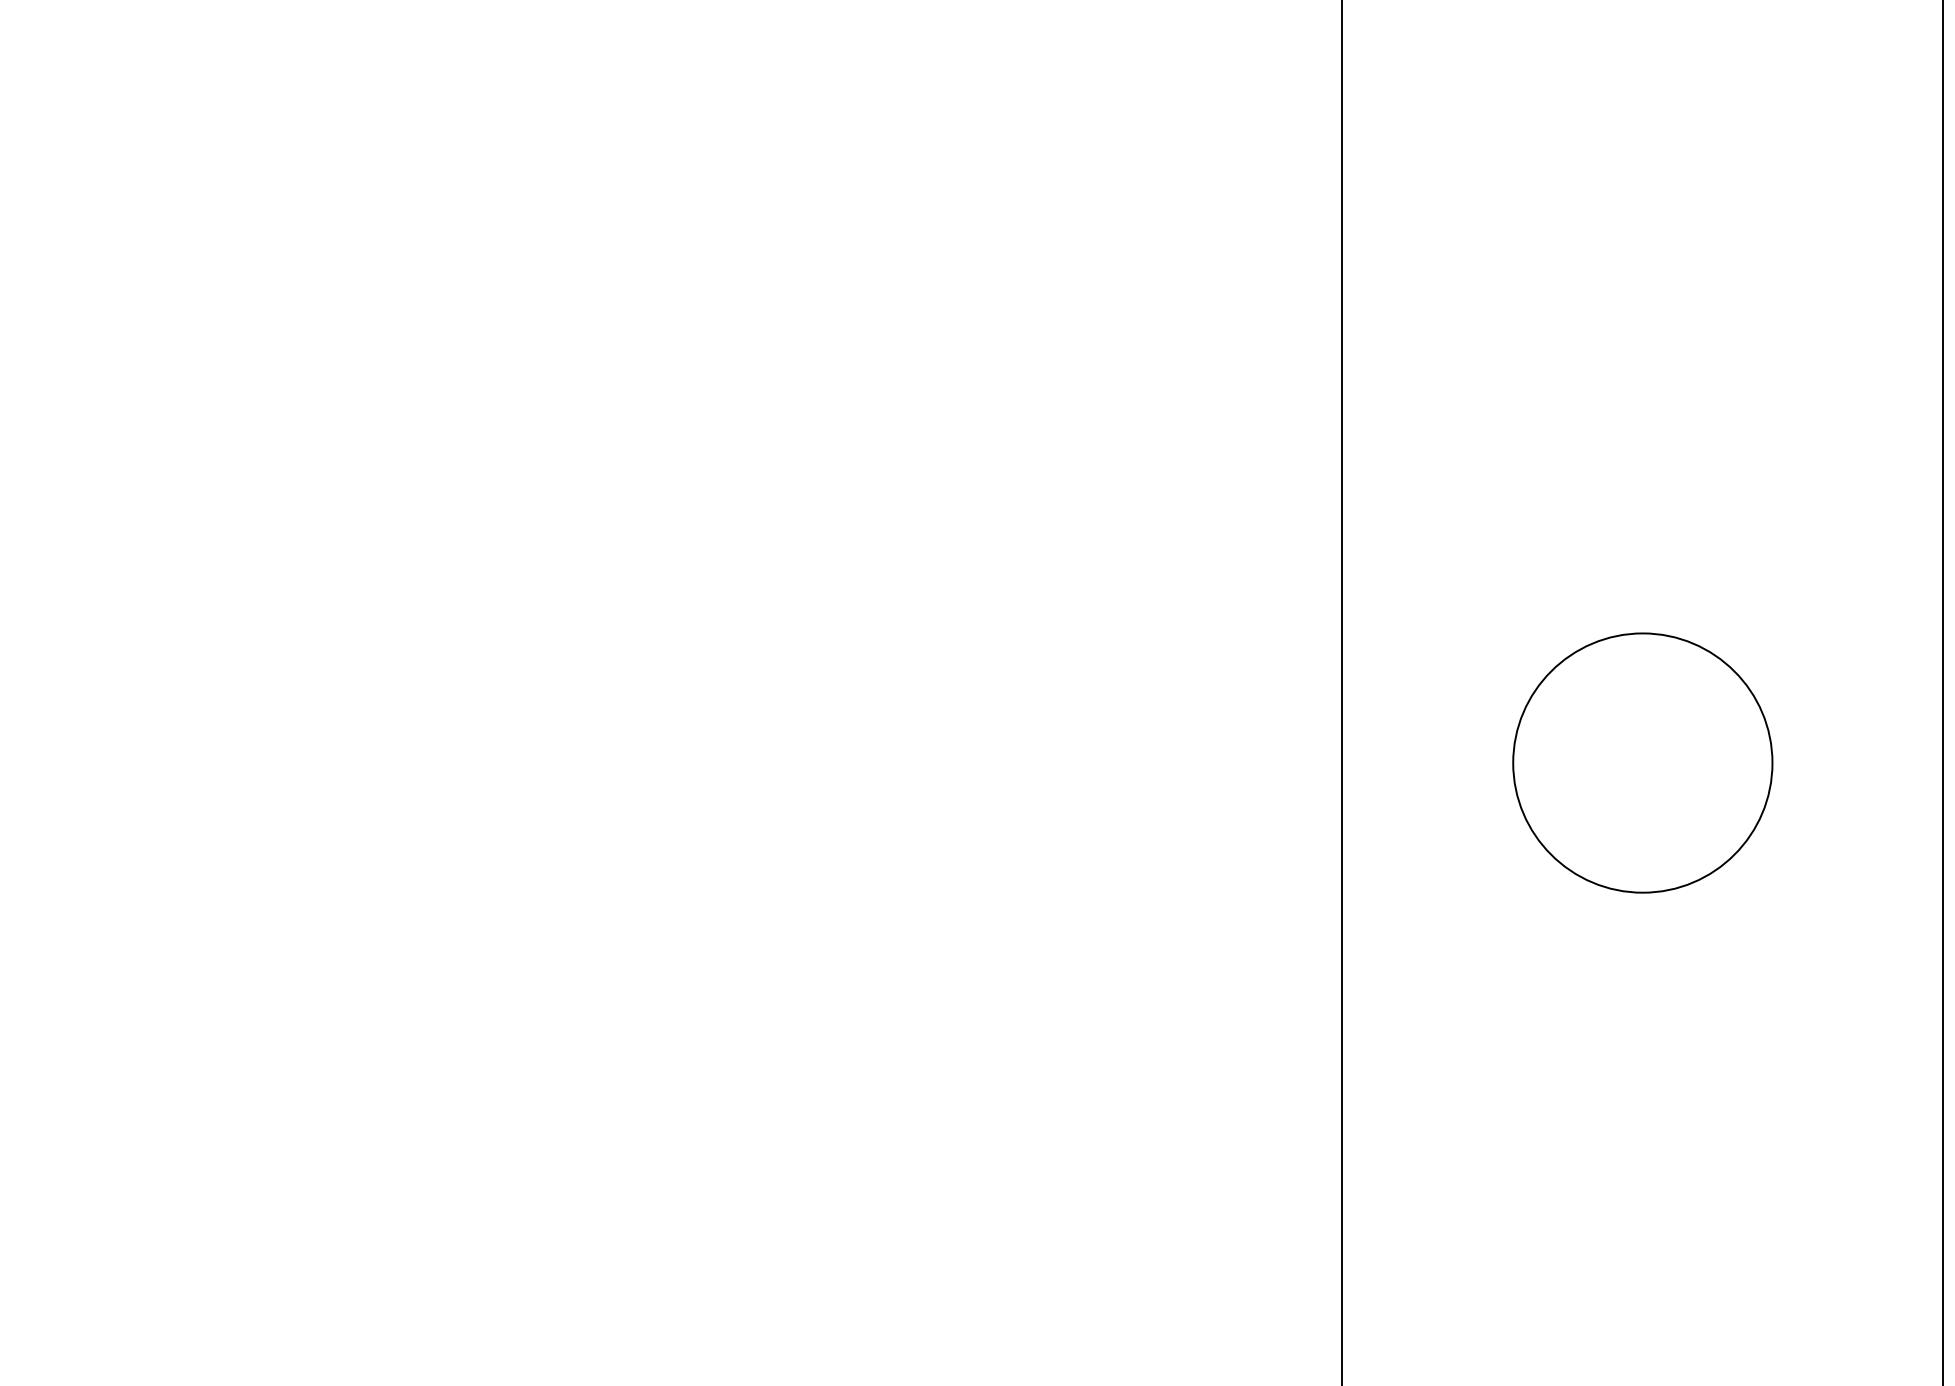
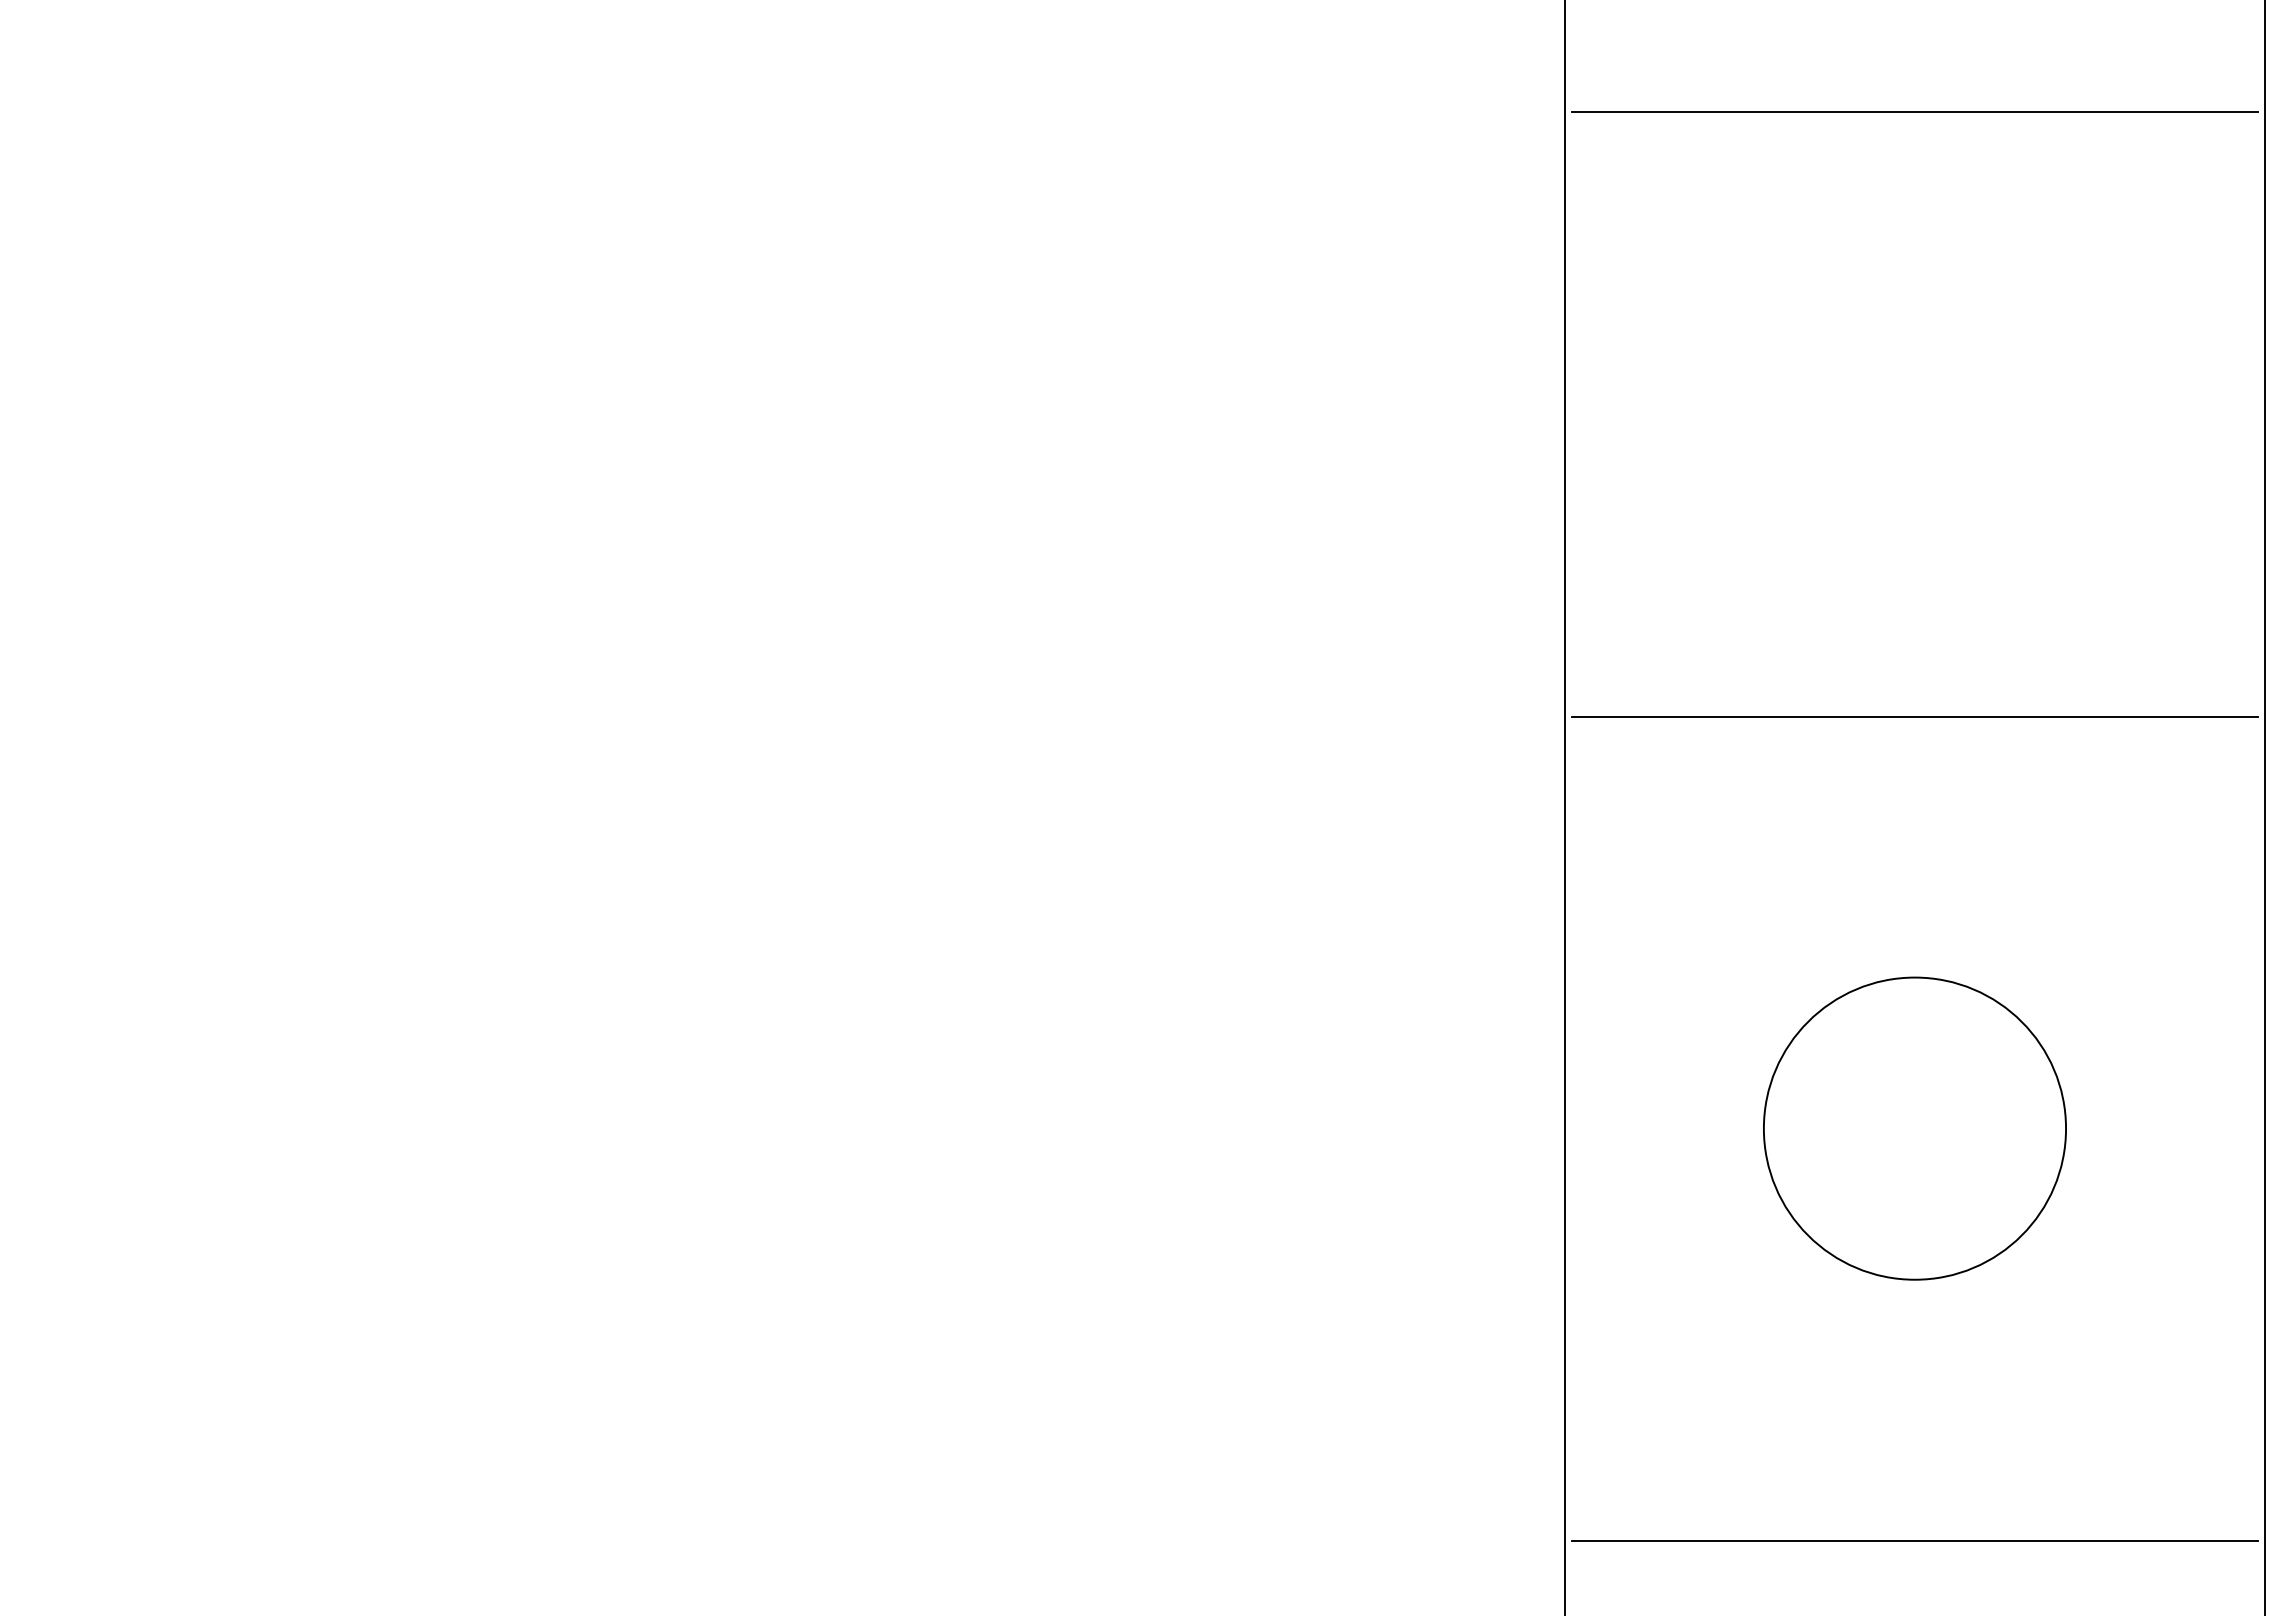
line: (1642, 96) -> (1914, 112), added
line: (1642, 614) -> (1914, 716), added
circle: (1642, 762) -> (1914, 1128), moved
line: (1642, 1321) -> (1914, 1540), added

